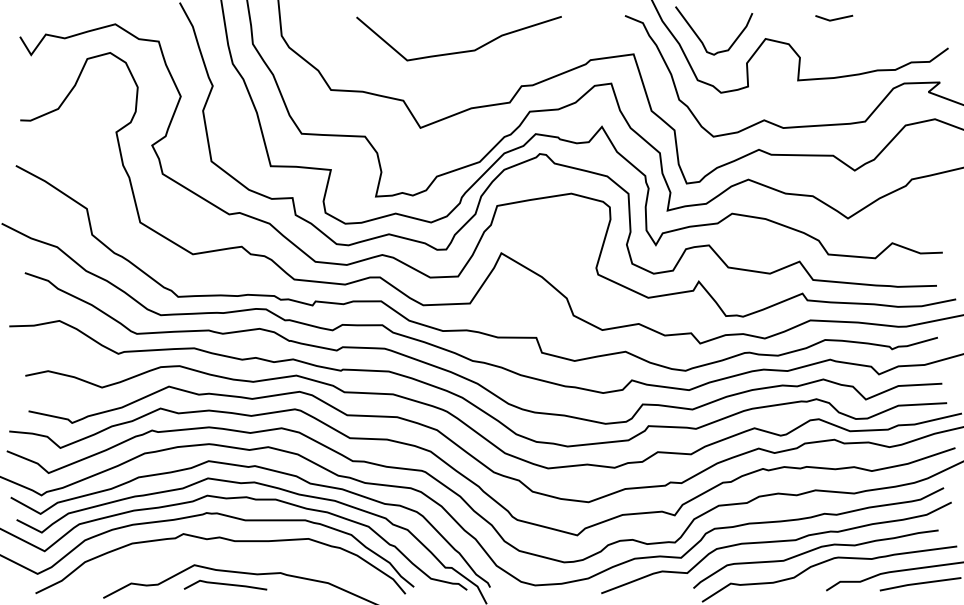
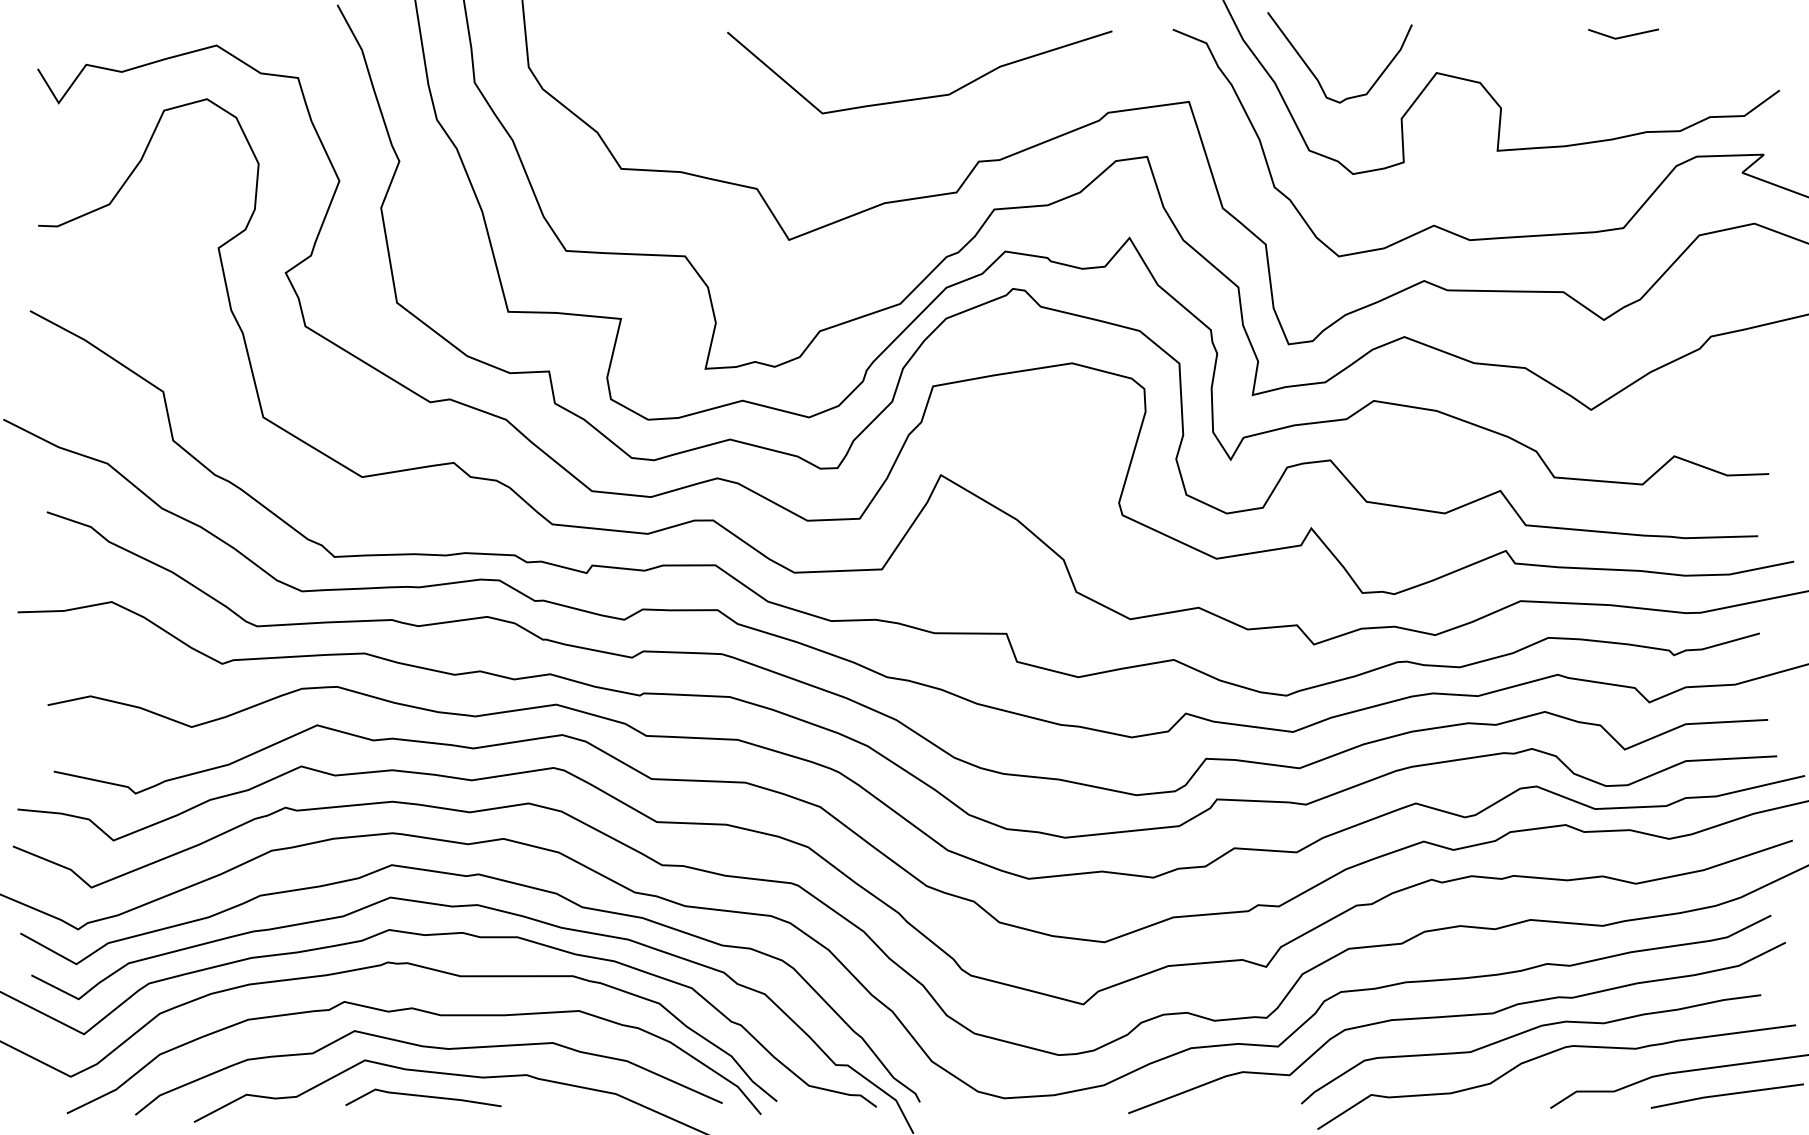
line: (834, 18) -> (1624, 34), moved
curve: (458, 51) -> (918, 96), moved
curve: (229, 559) -> (430, 1049), added

